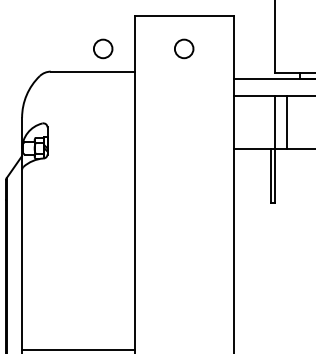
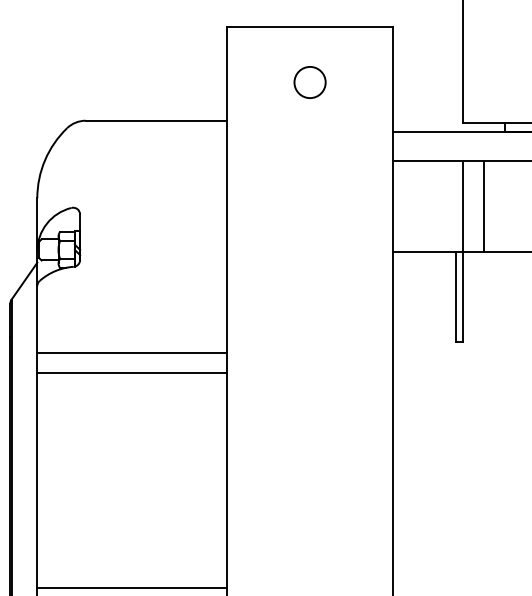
circle: (103, 48) -> (174, 81), removed
line: (78, 209) -> (132, 352), added
line: (78, 221) -> (132, 372), added

